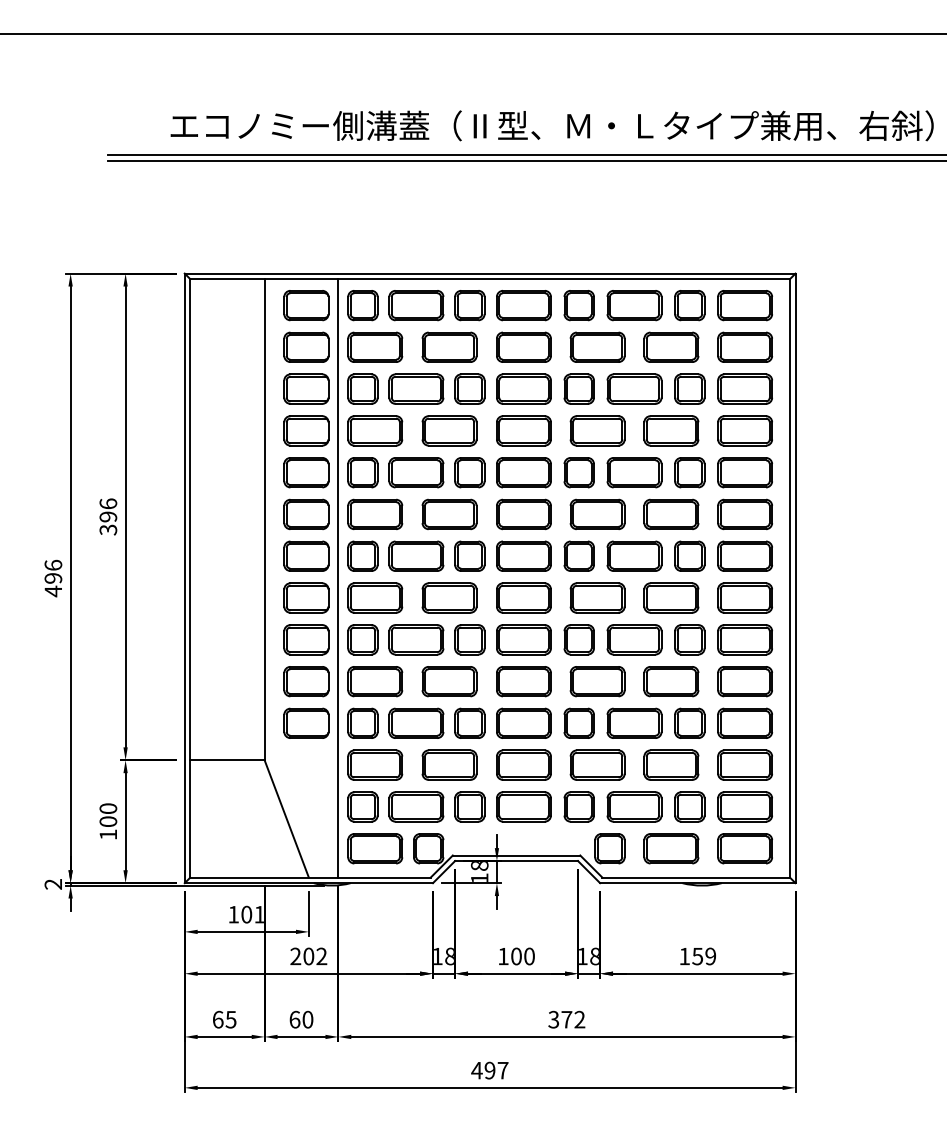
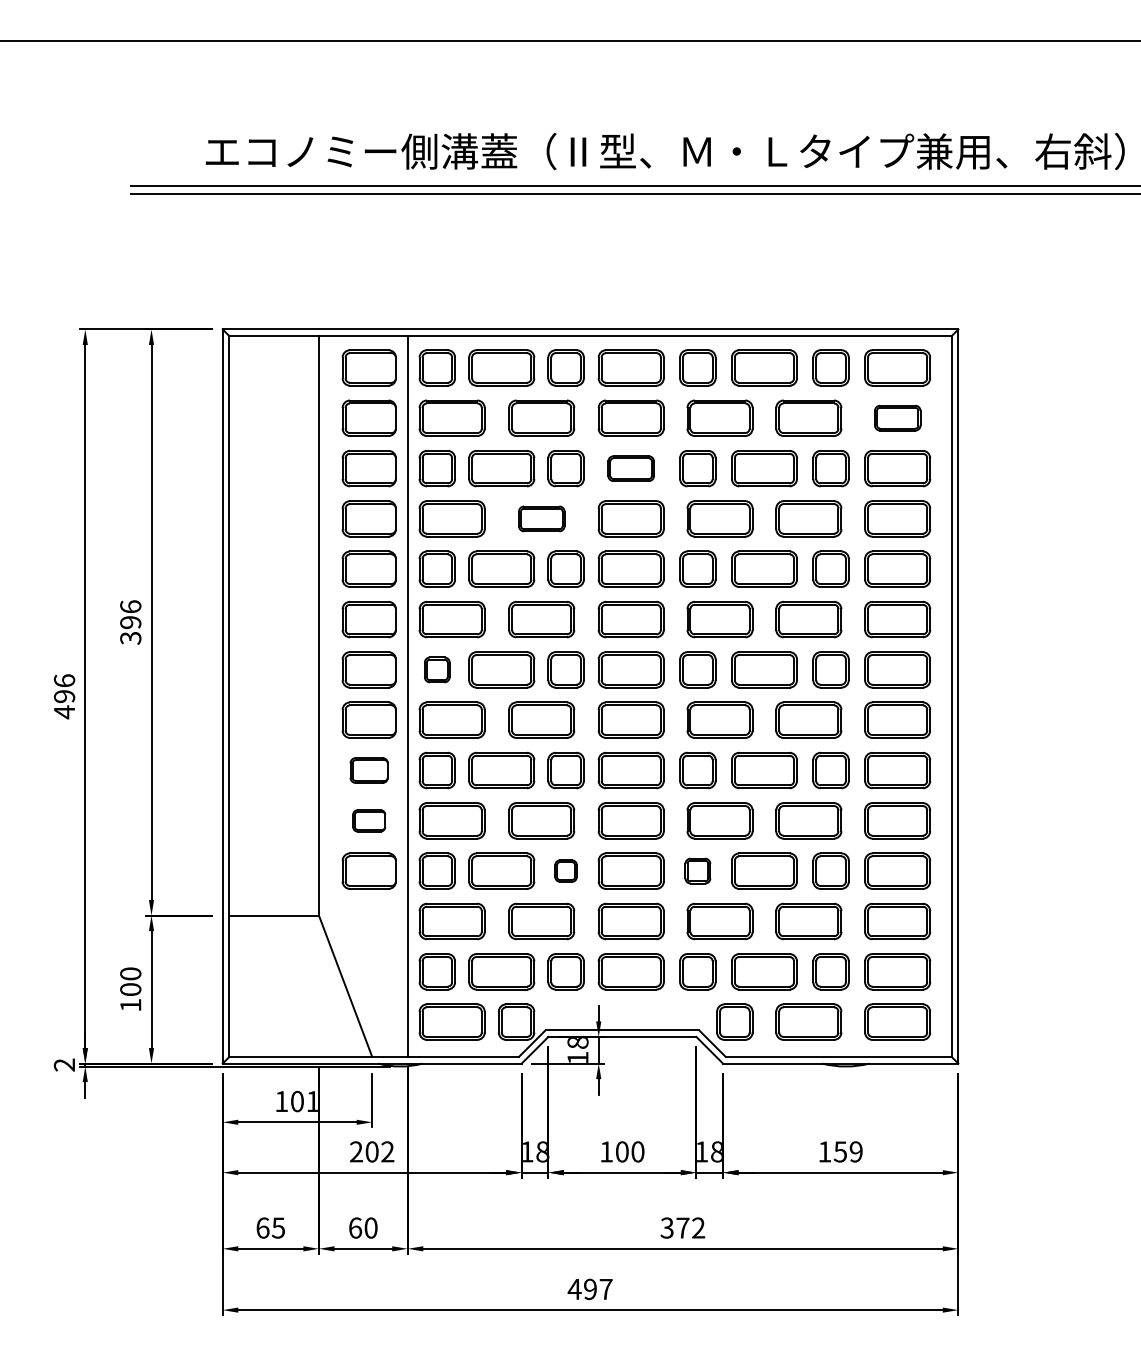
part: (745, 346) -> (897, 417), size x0.7
part: (523, 389) -> (630, 468), size x0.7
part: (449, 430) -> (541, 518), size x0.7
part: (362, 555) -> (436, 669), size x0.7
part: (305, 639) -> (368, 770), size x0.7
part: (305, 681) -> (368, 820), size x0.6
part: (469, 722) -> (565, 870), size x0.6
part: (578, 722) -> (697, 870), size x0.7

